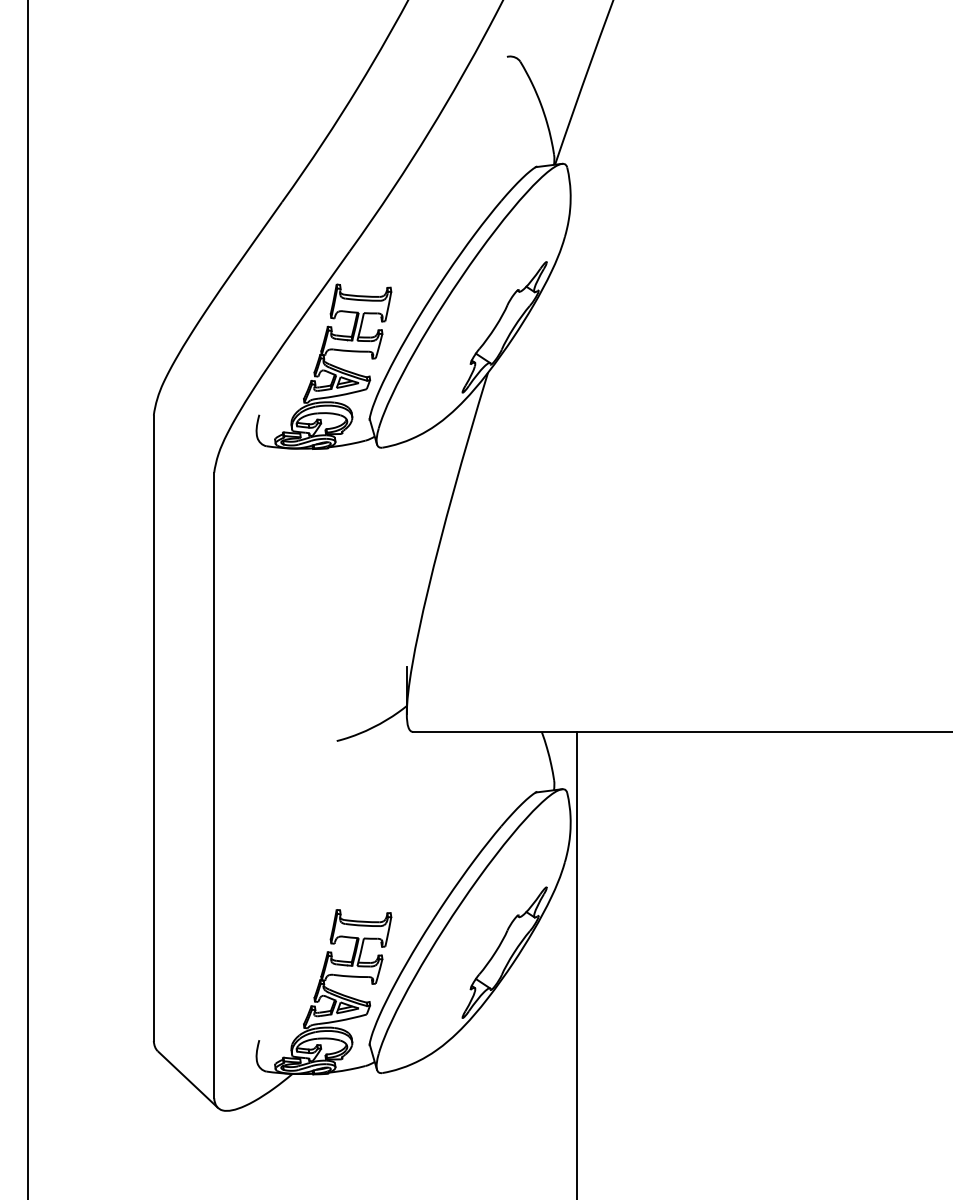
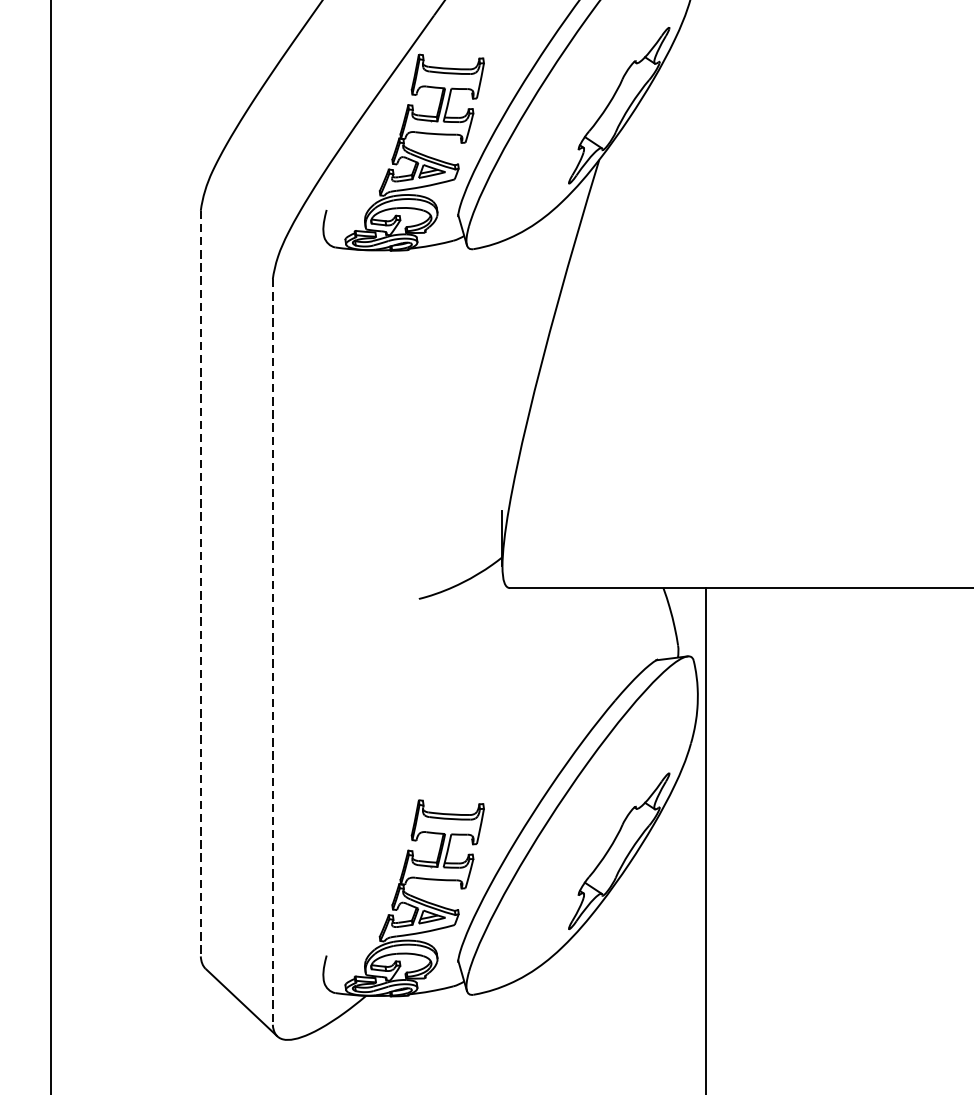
line: (153, 728) -> (200, 583), solid -> dashed
line: (214, 785) -> (273, 651), solid -> dashed

